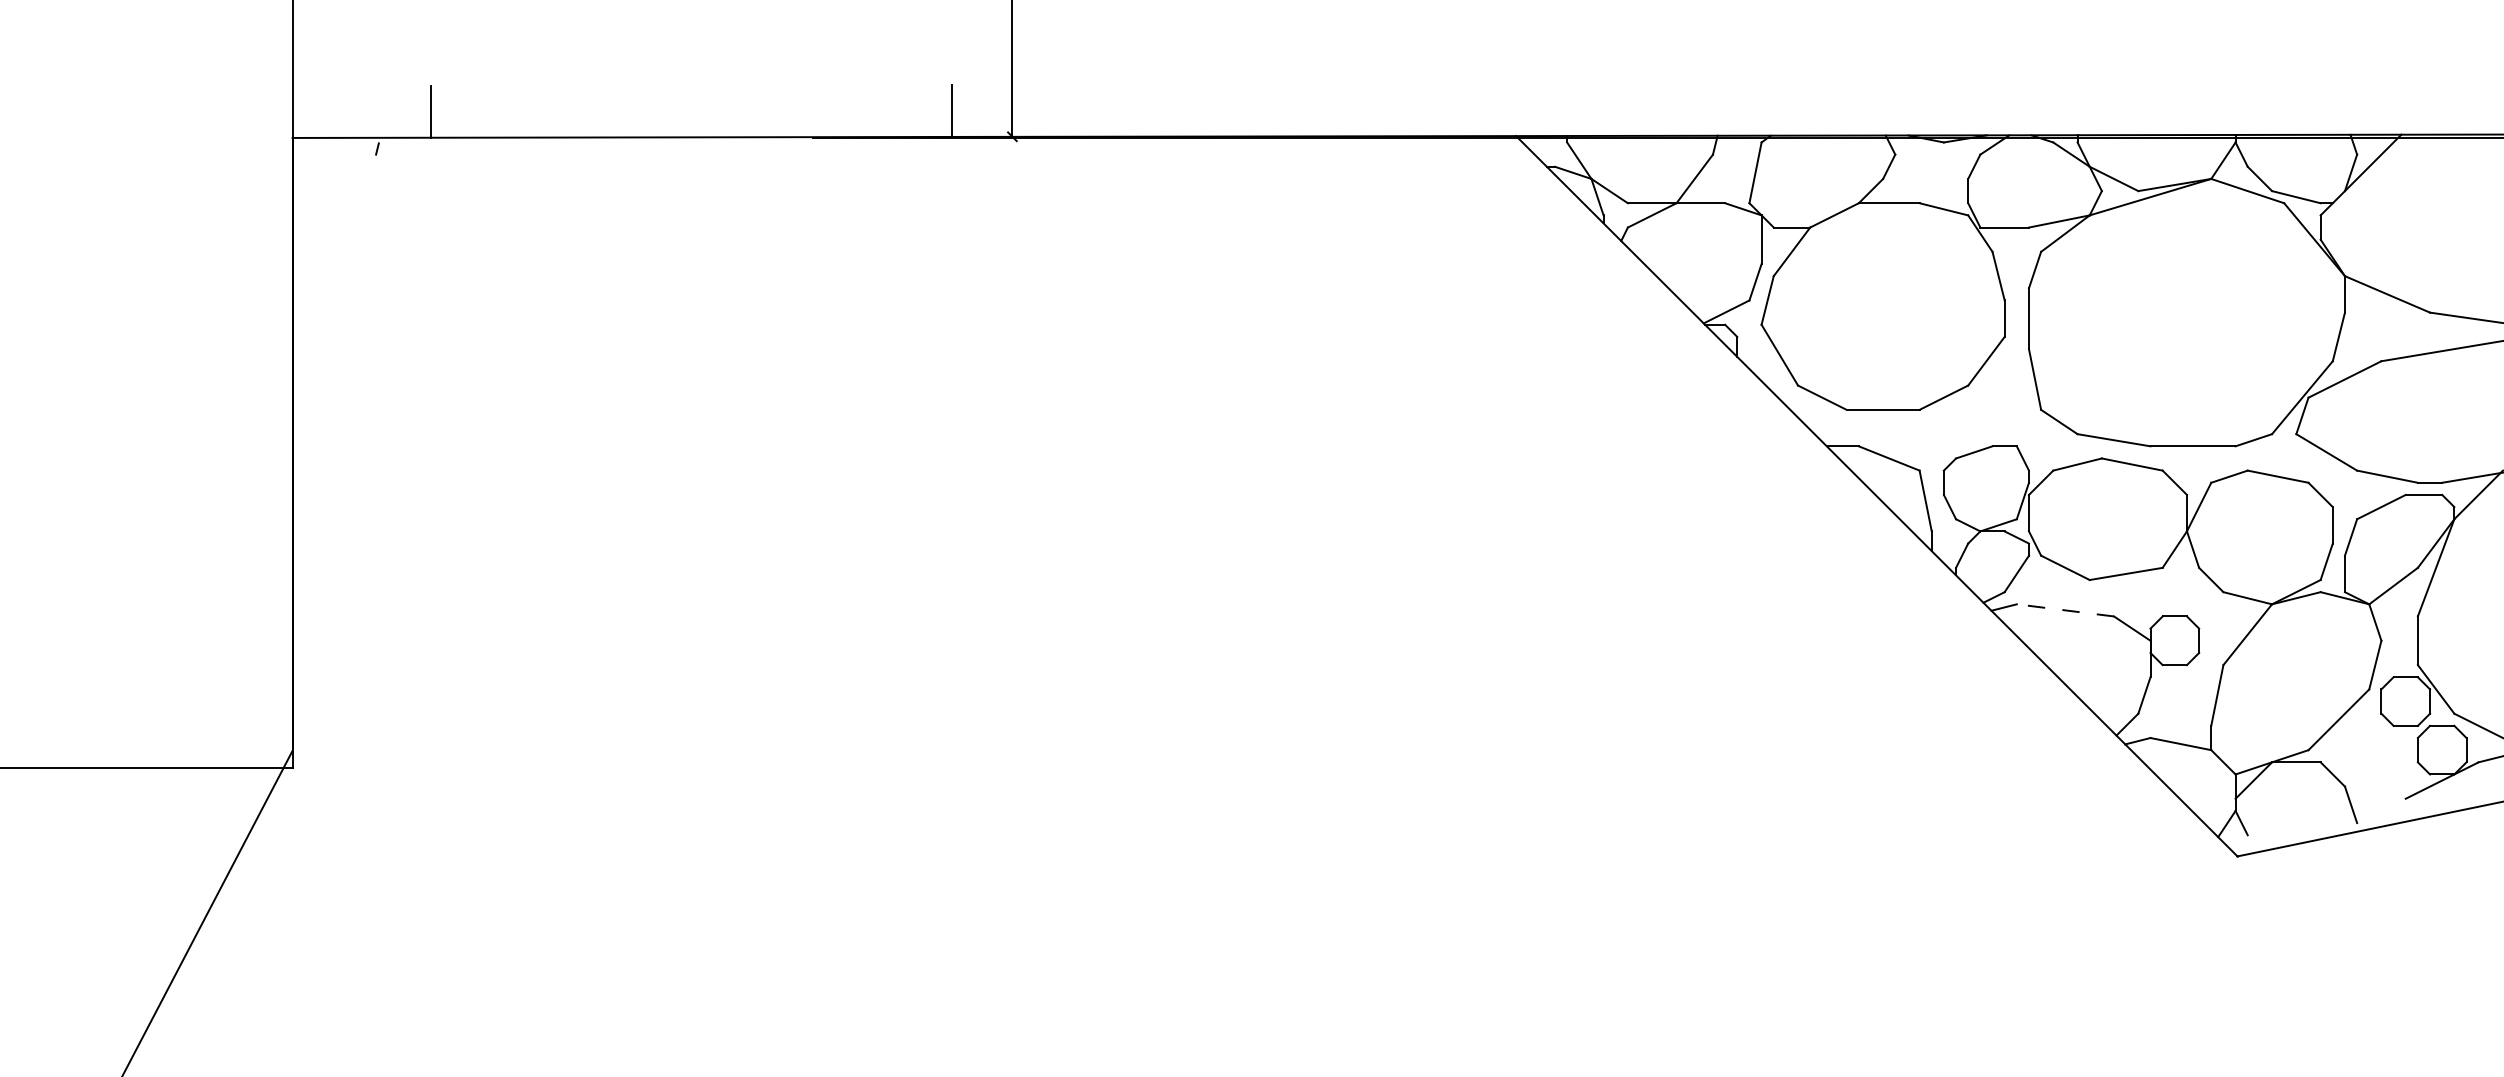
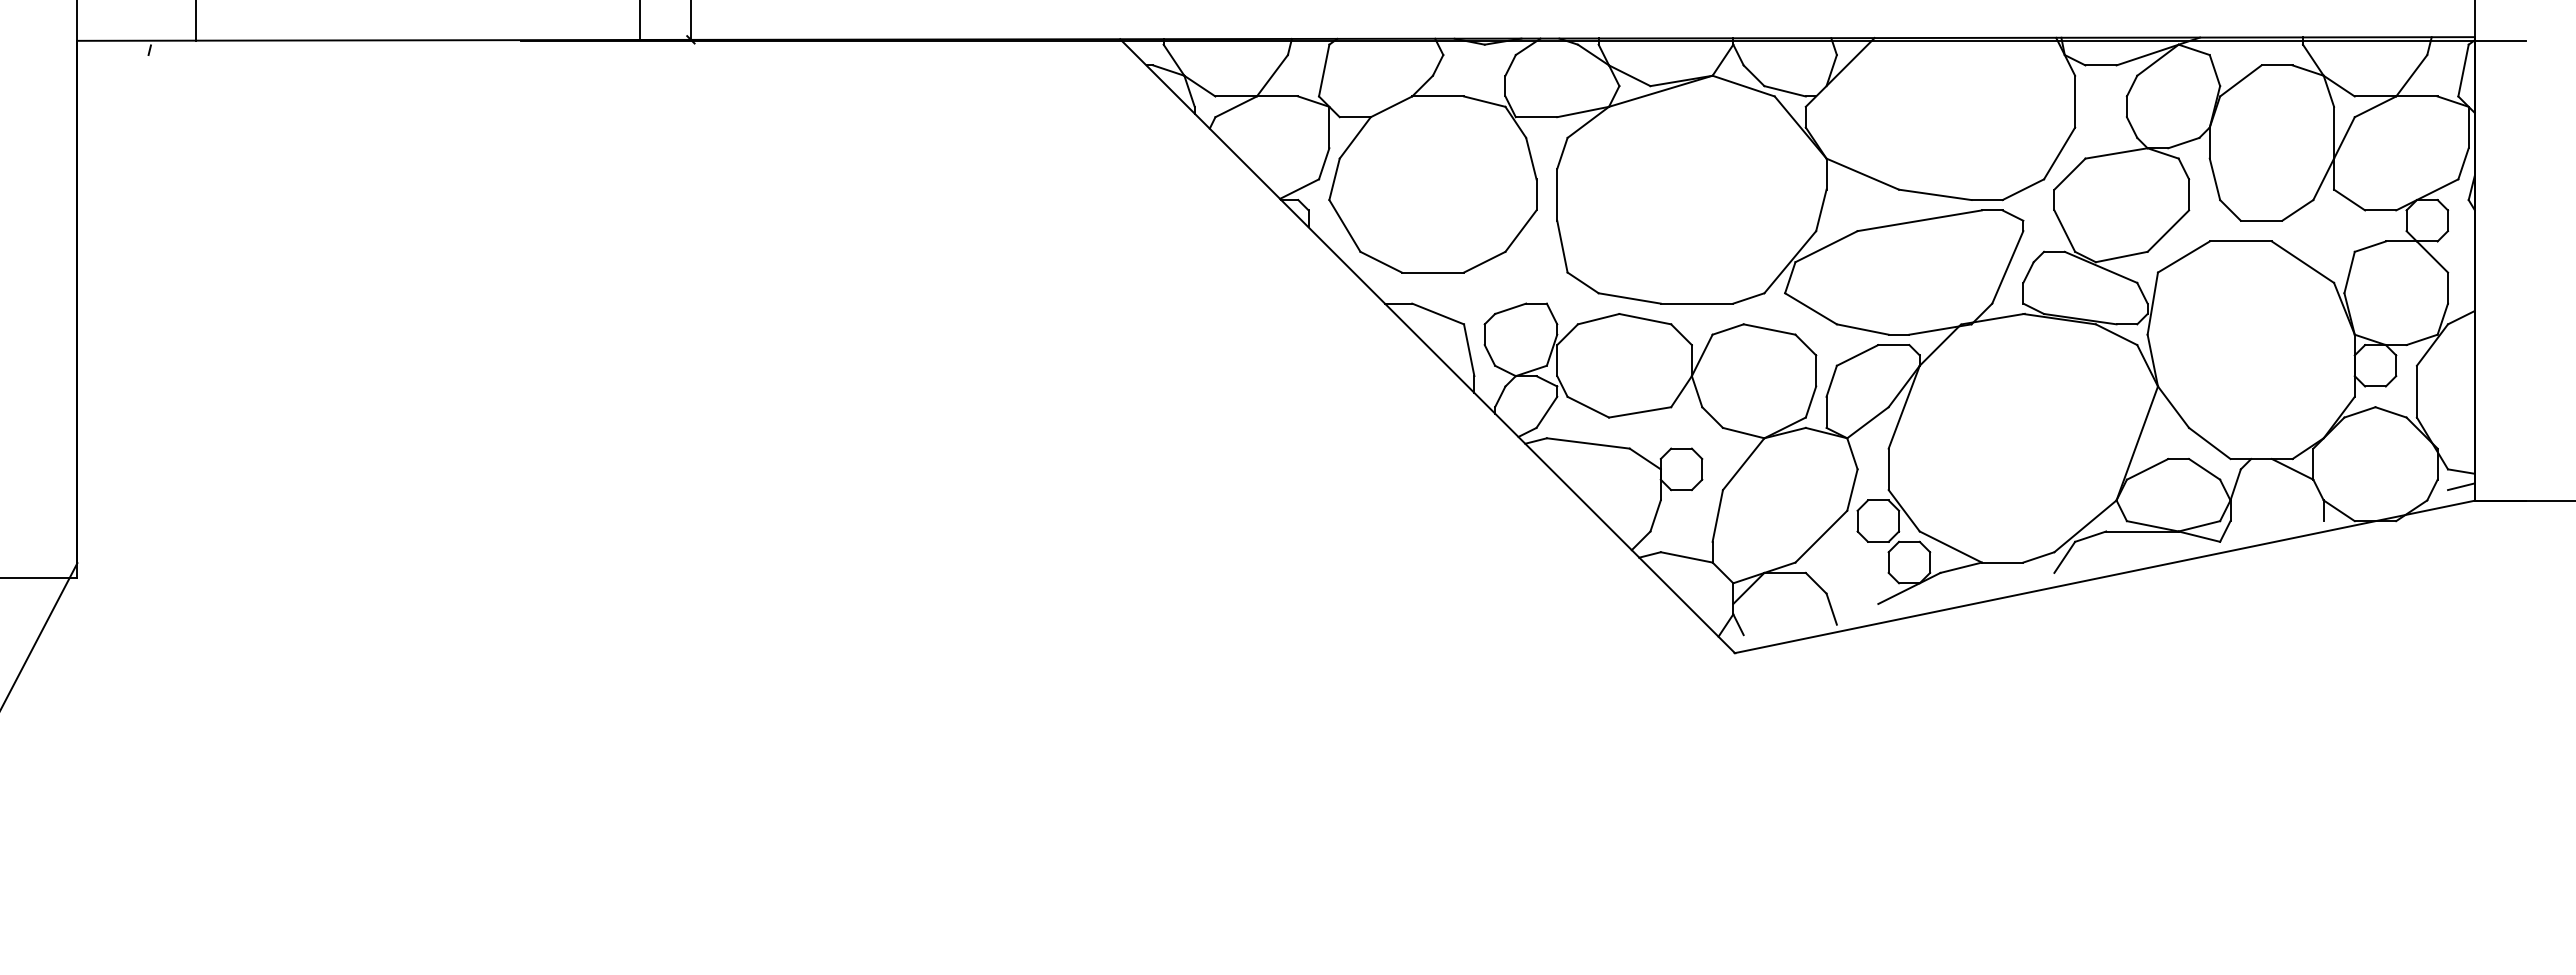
line: (2065, 610) -> (1588, 443), dashed -> solid

